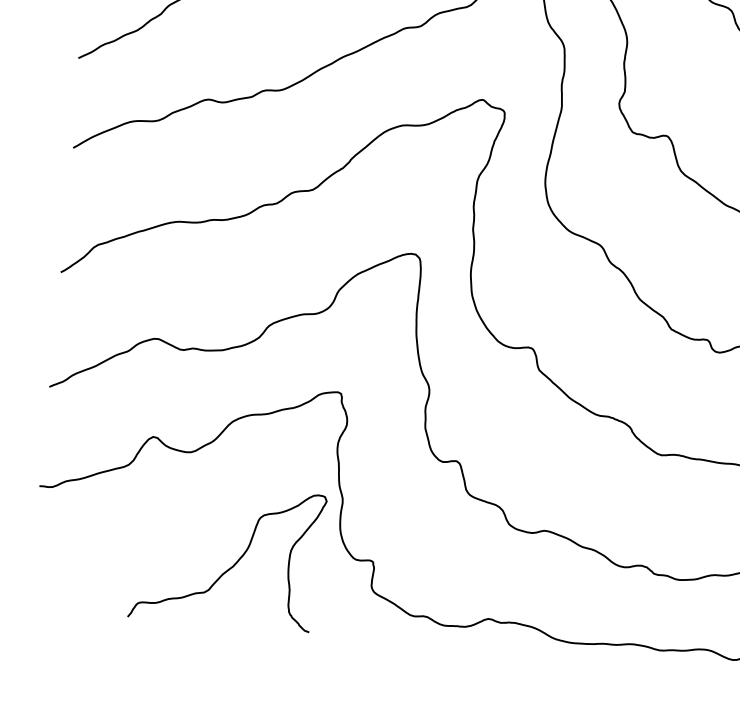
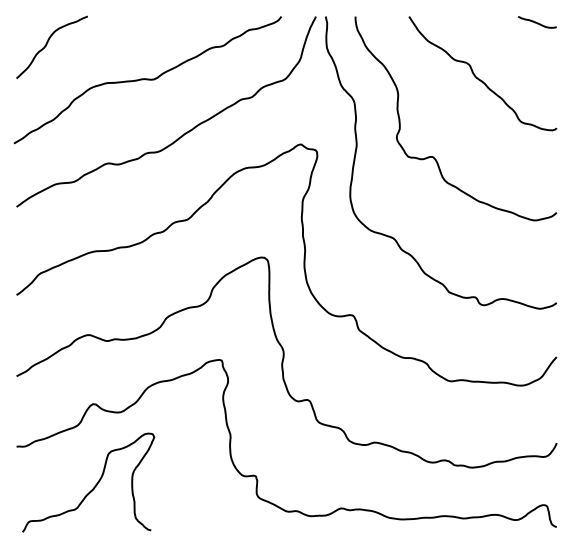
curve: (233, 563) -> (93, 487), moved

